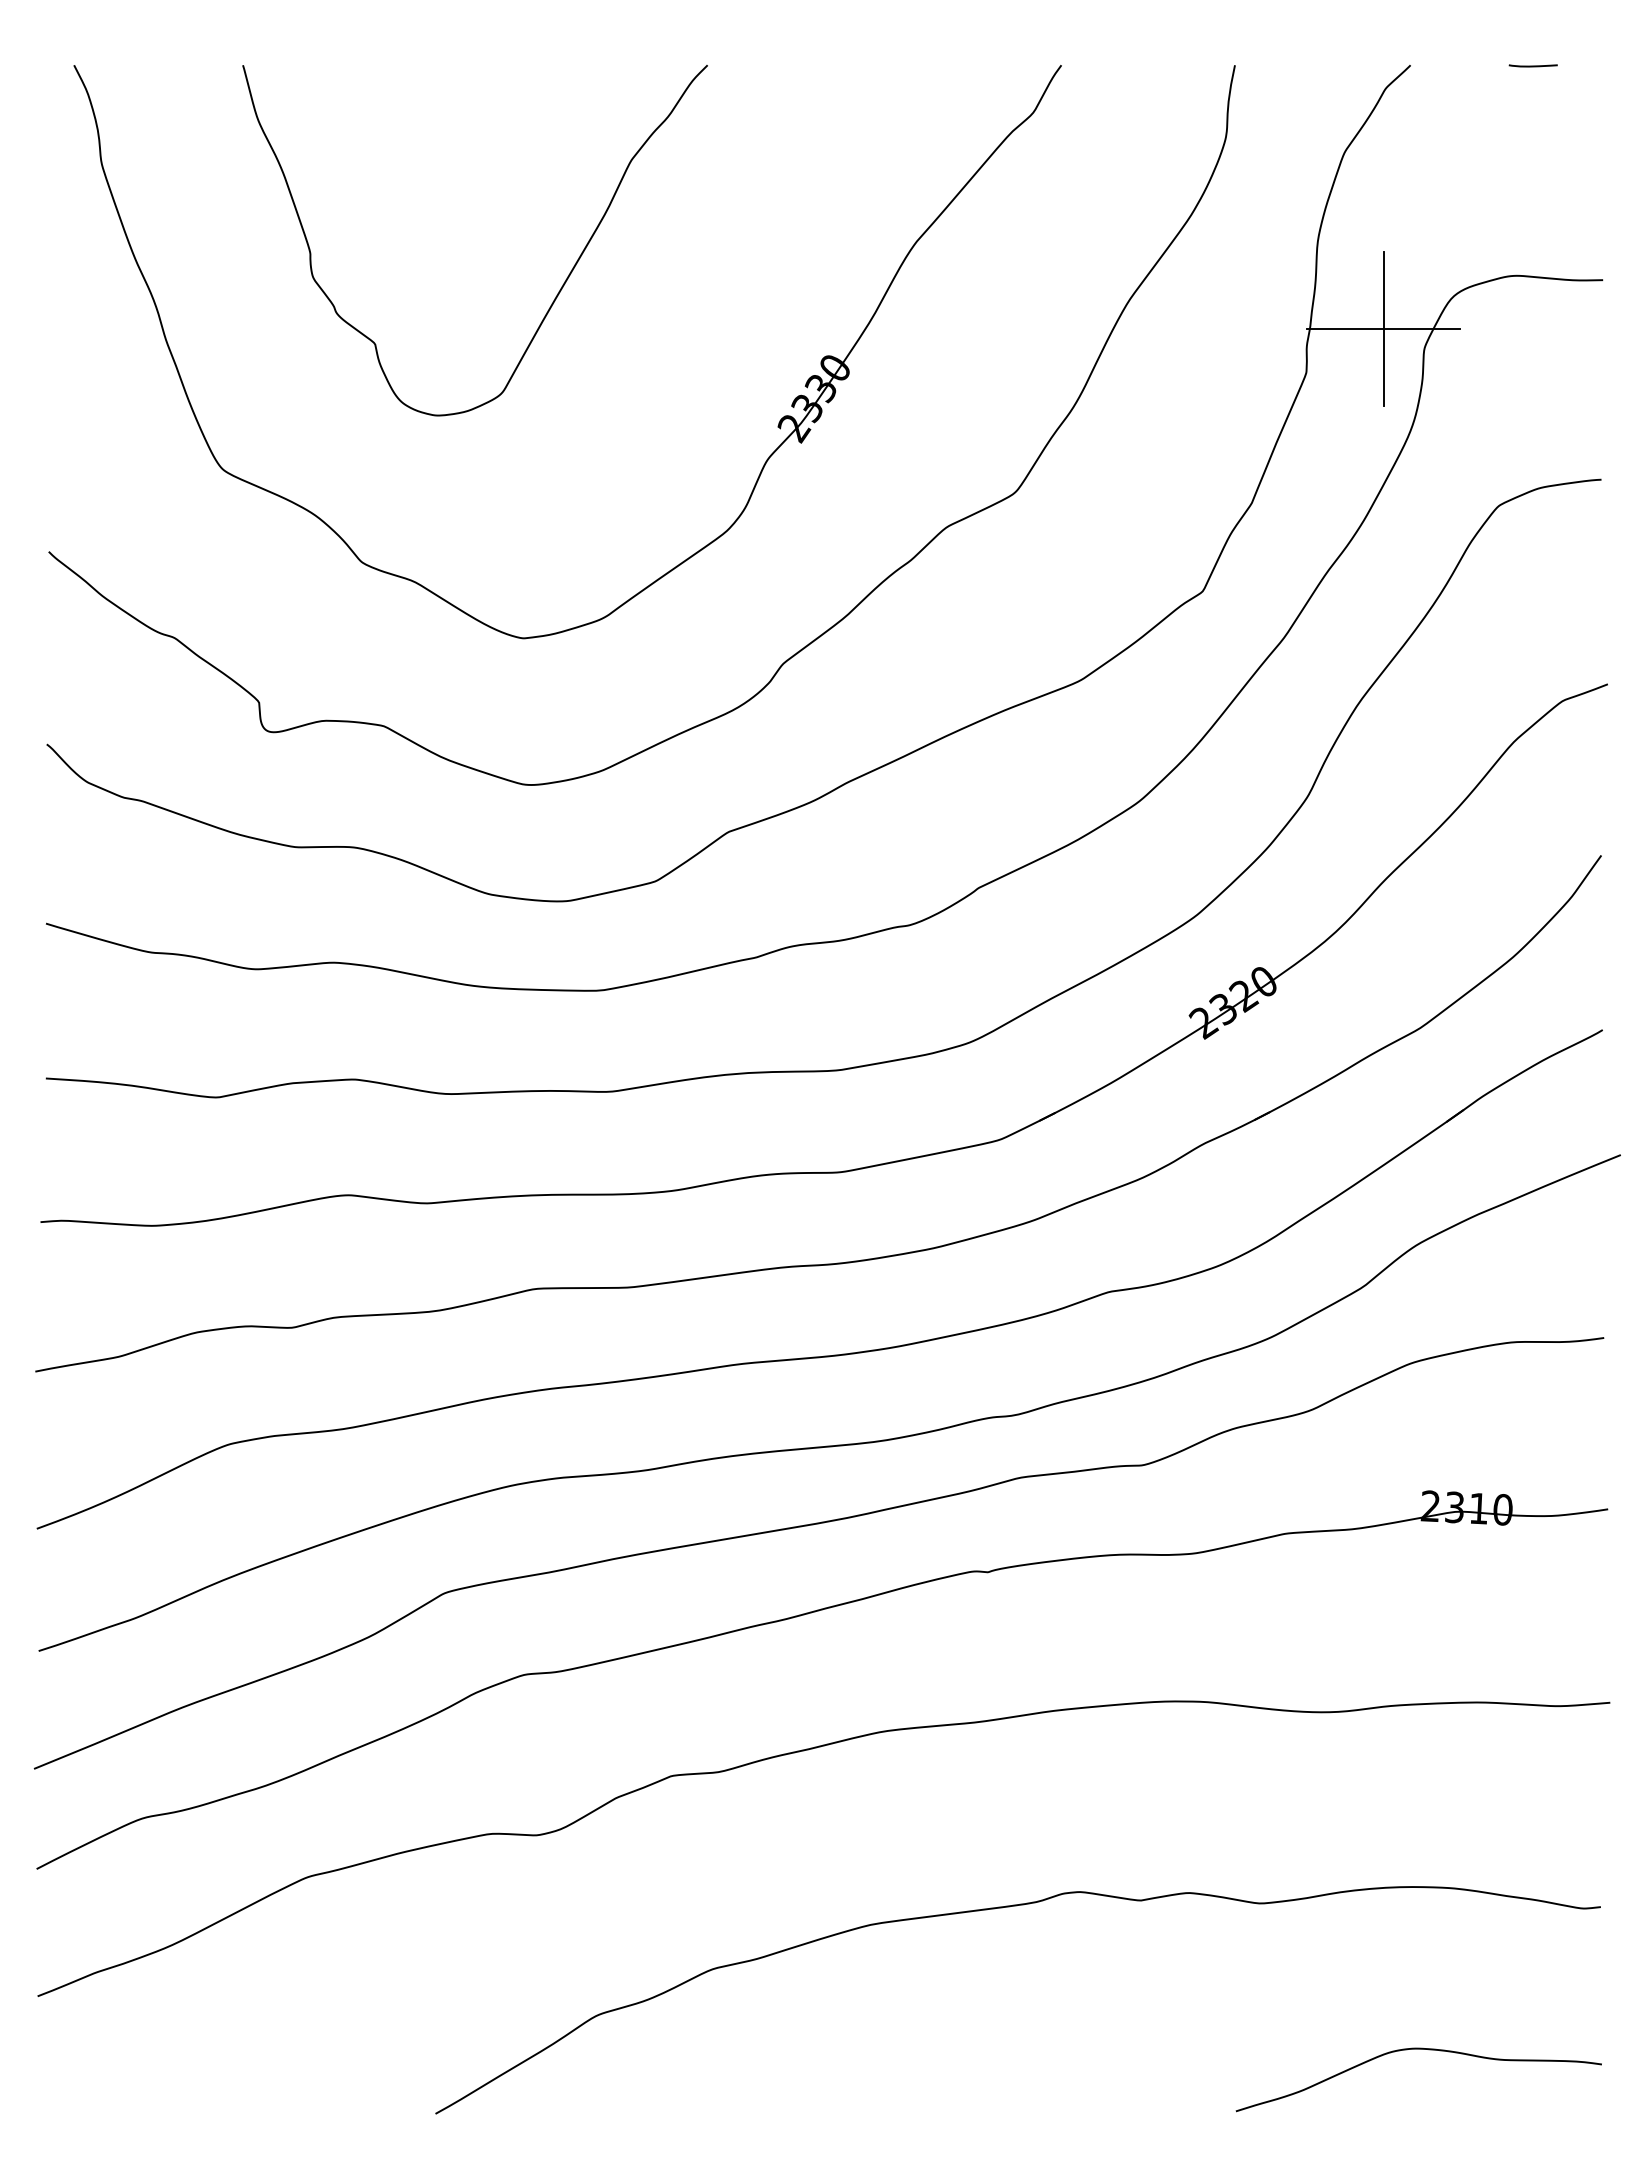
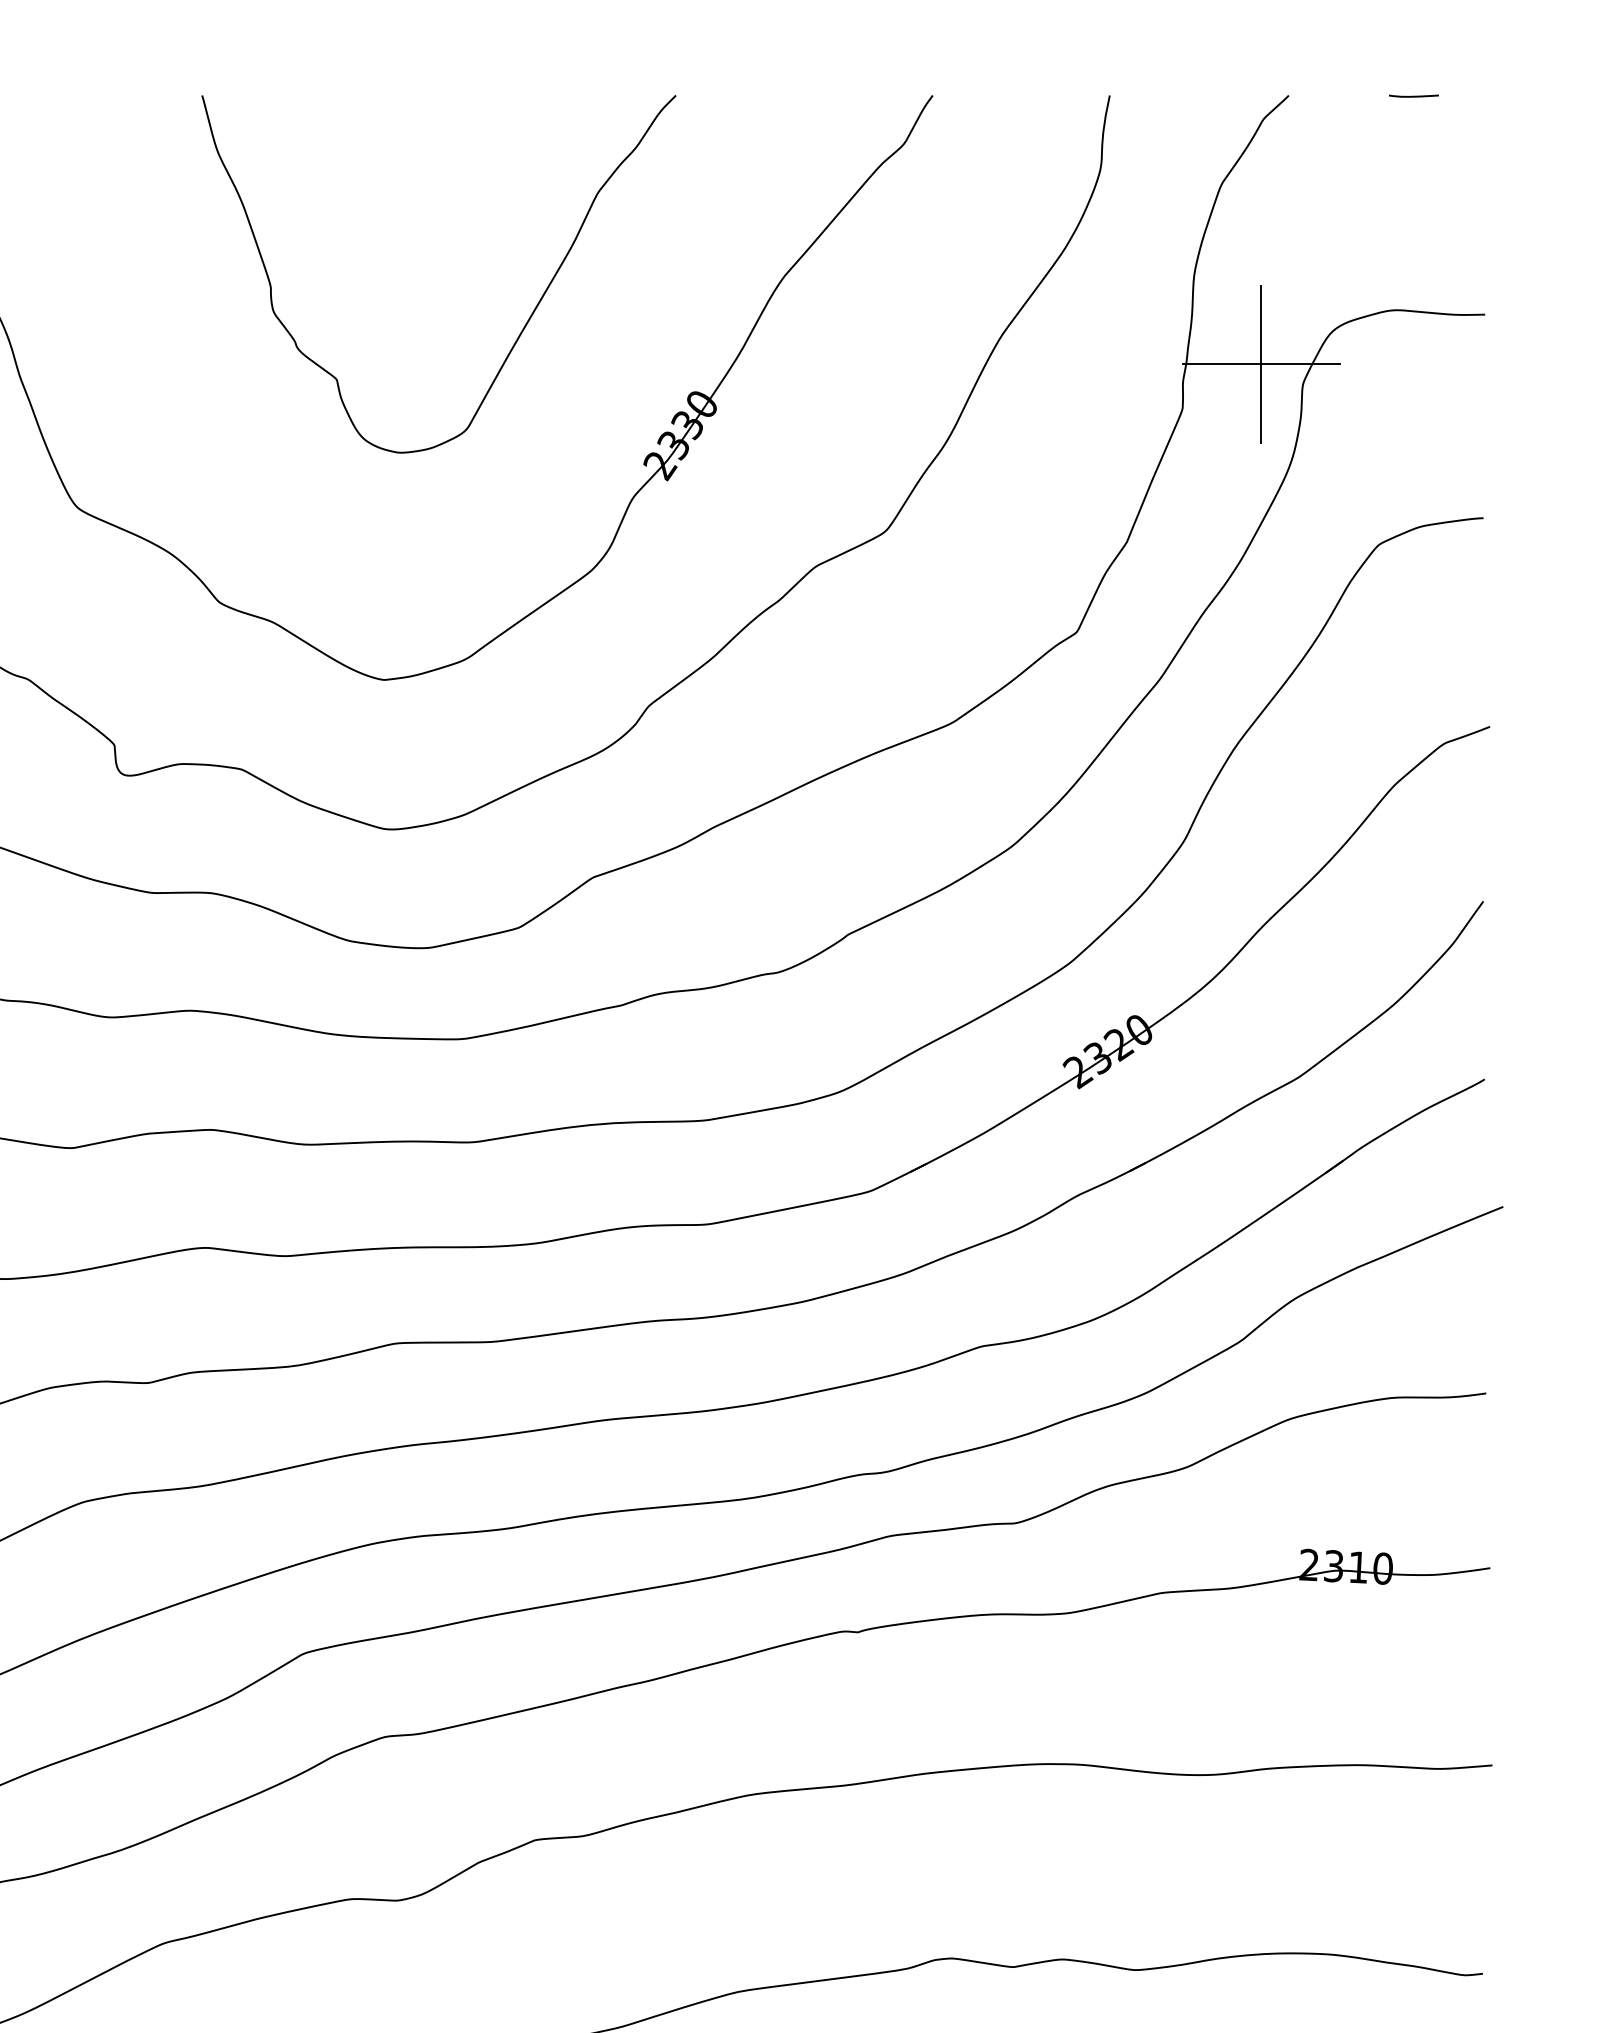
curve: (558, 291) -> (523, 326), moved

